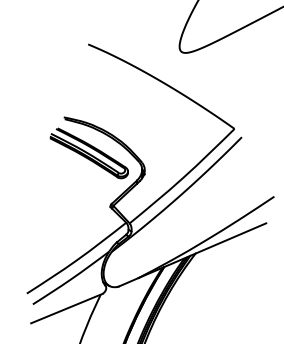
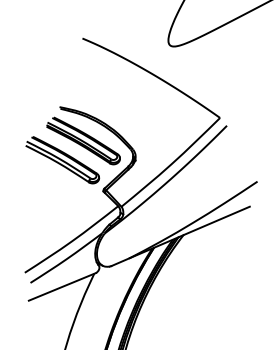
part: (66, 174) -> (62, 160), added

